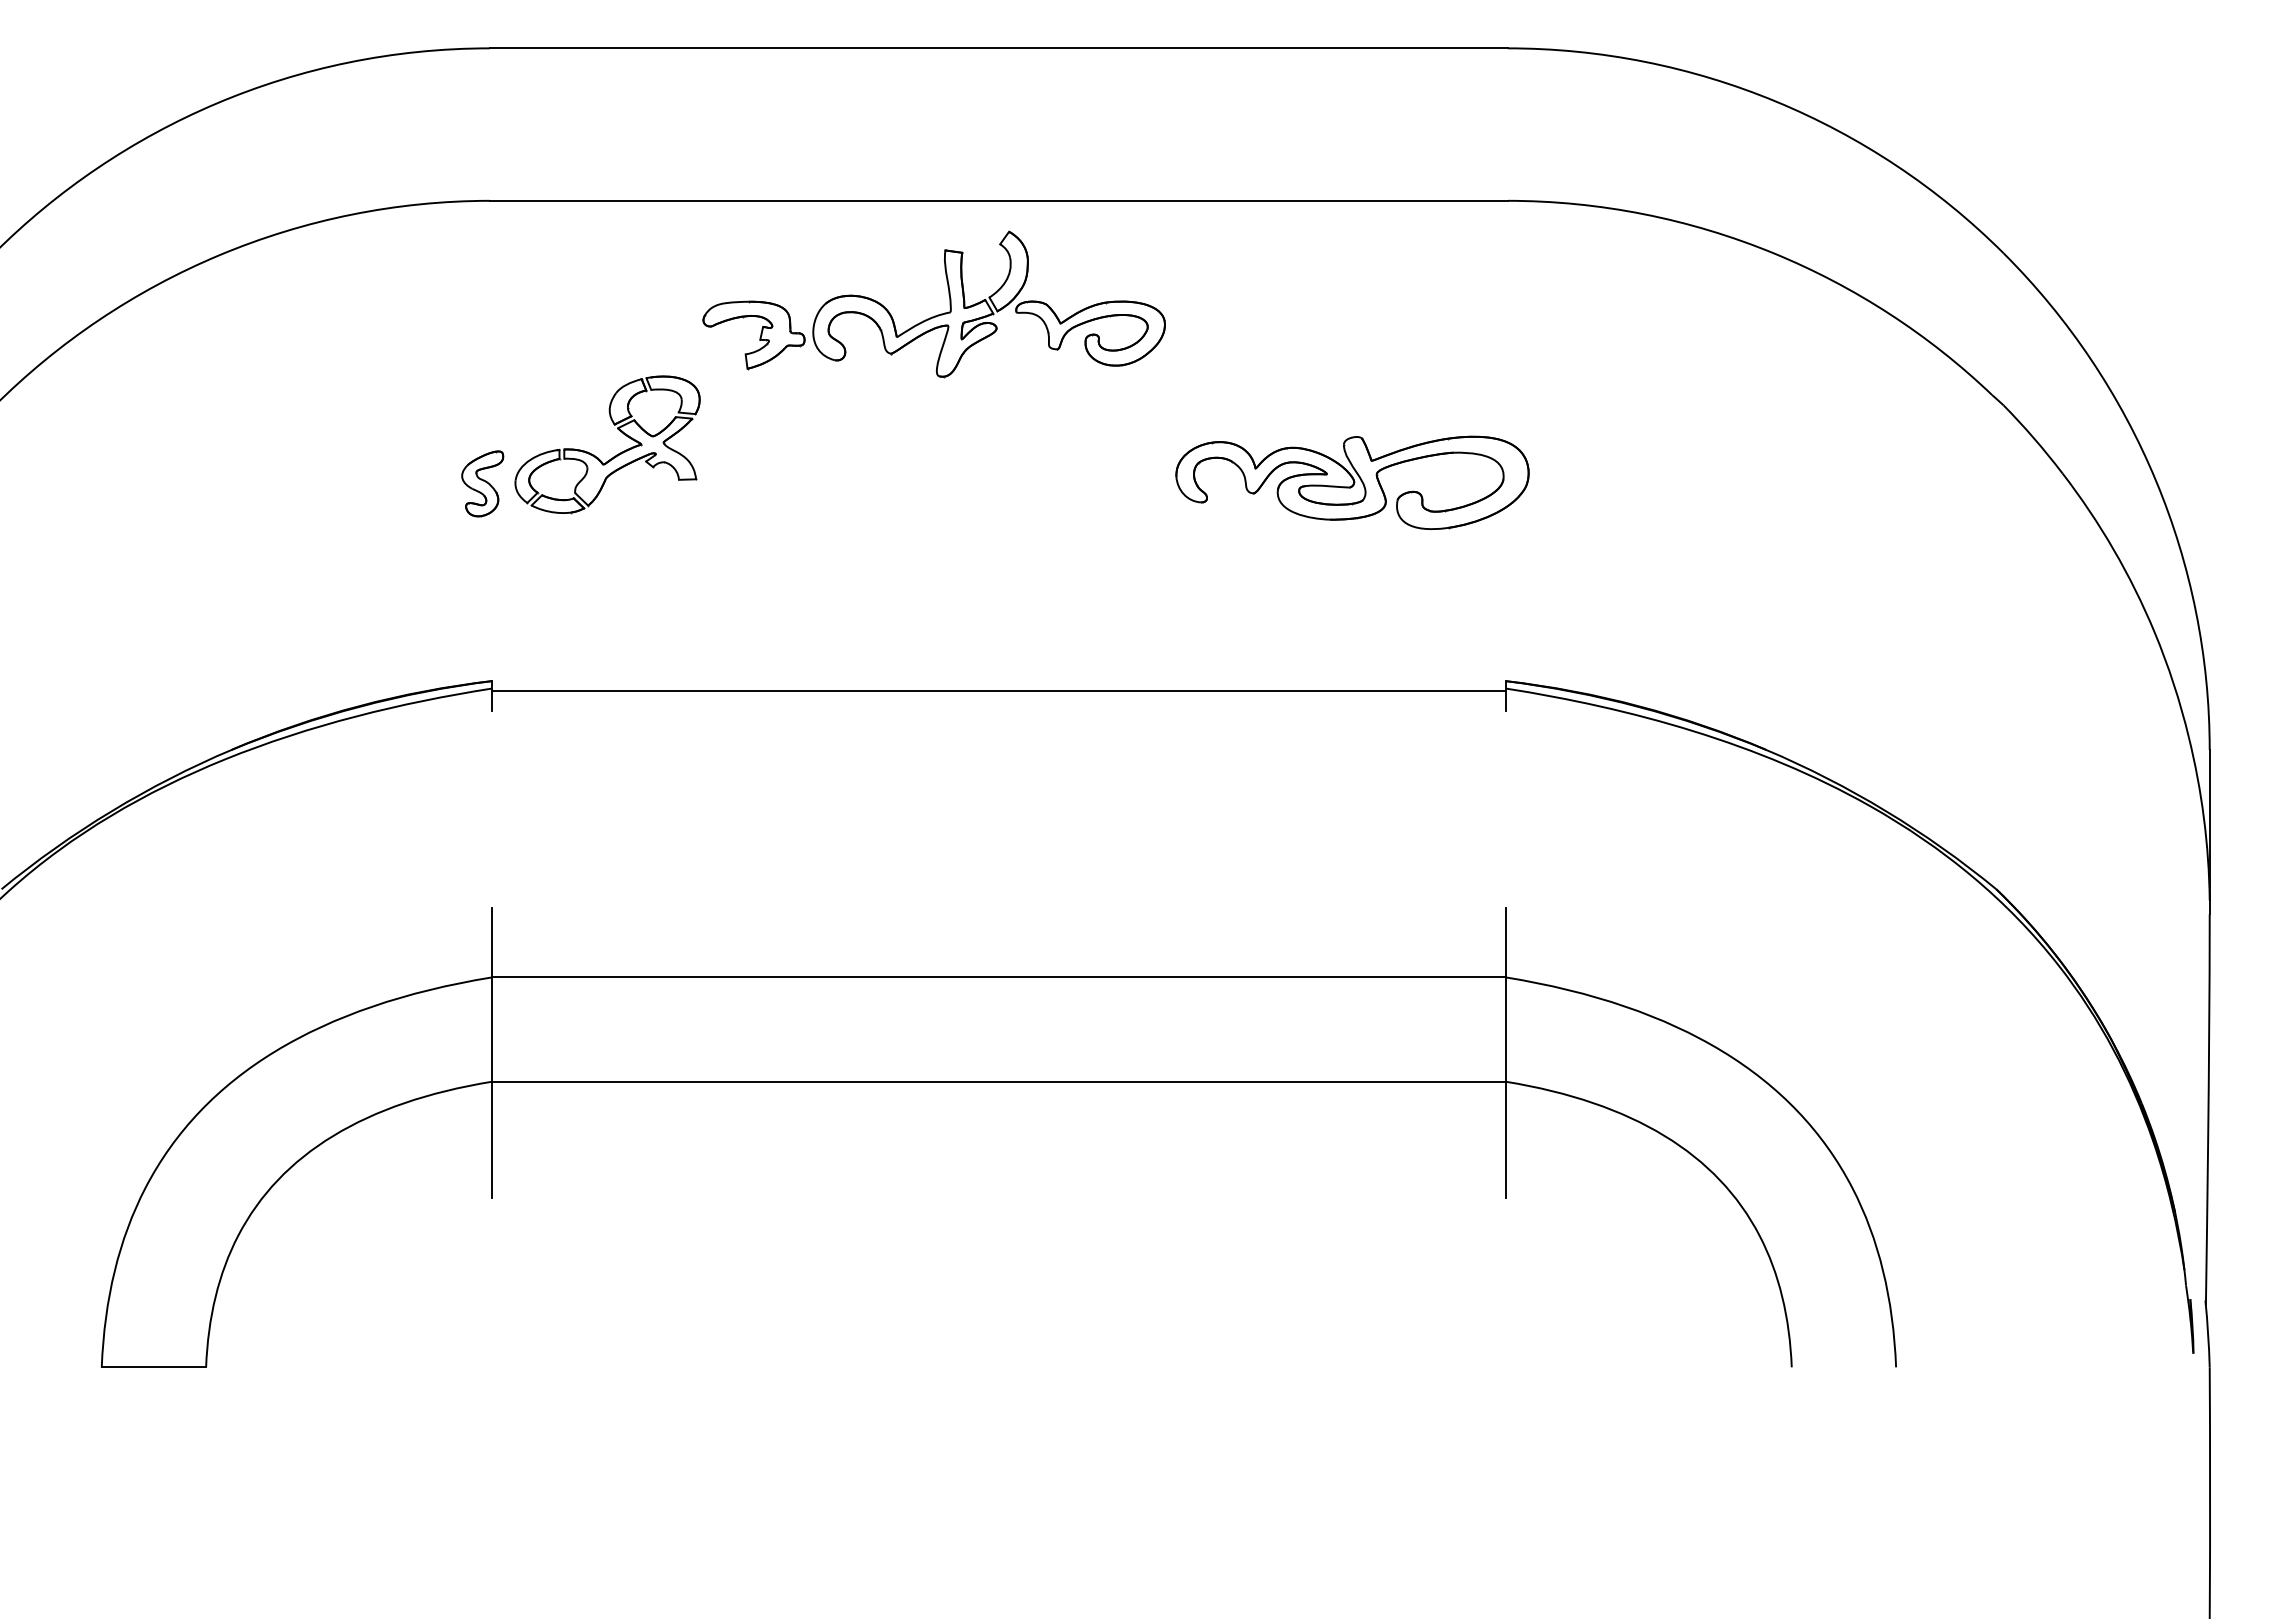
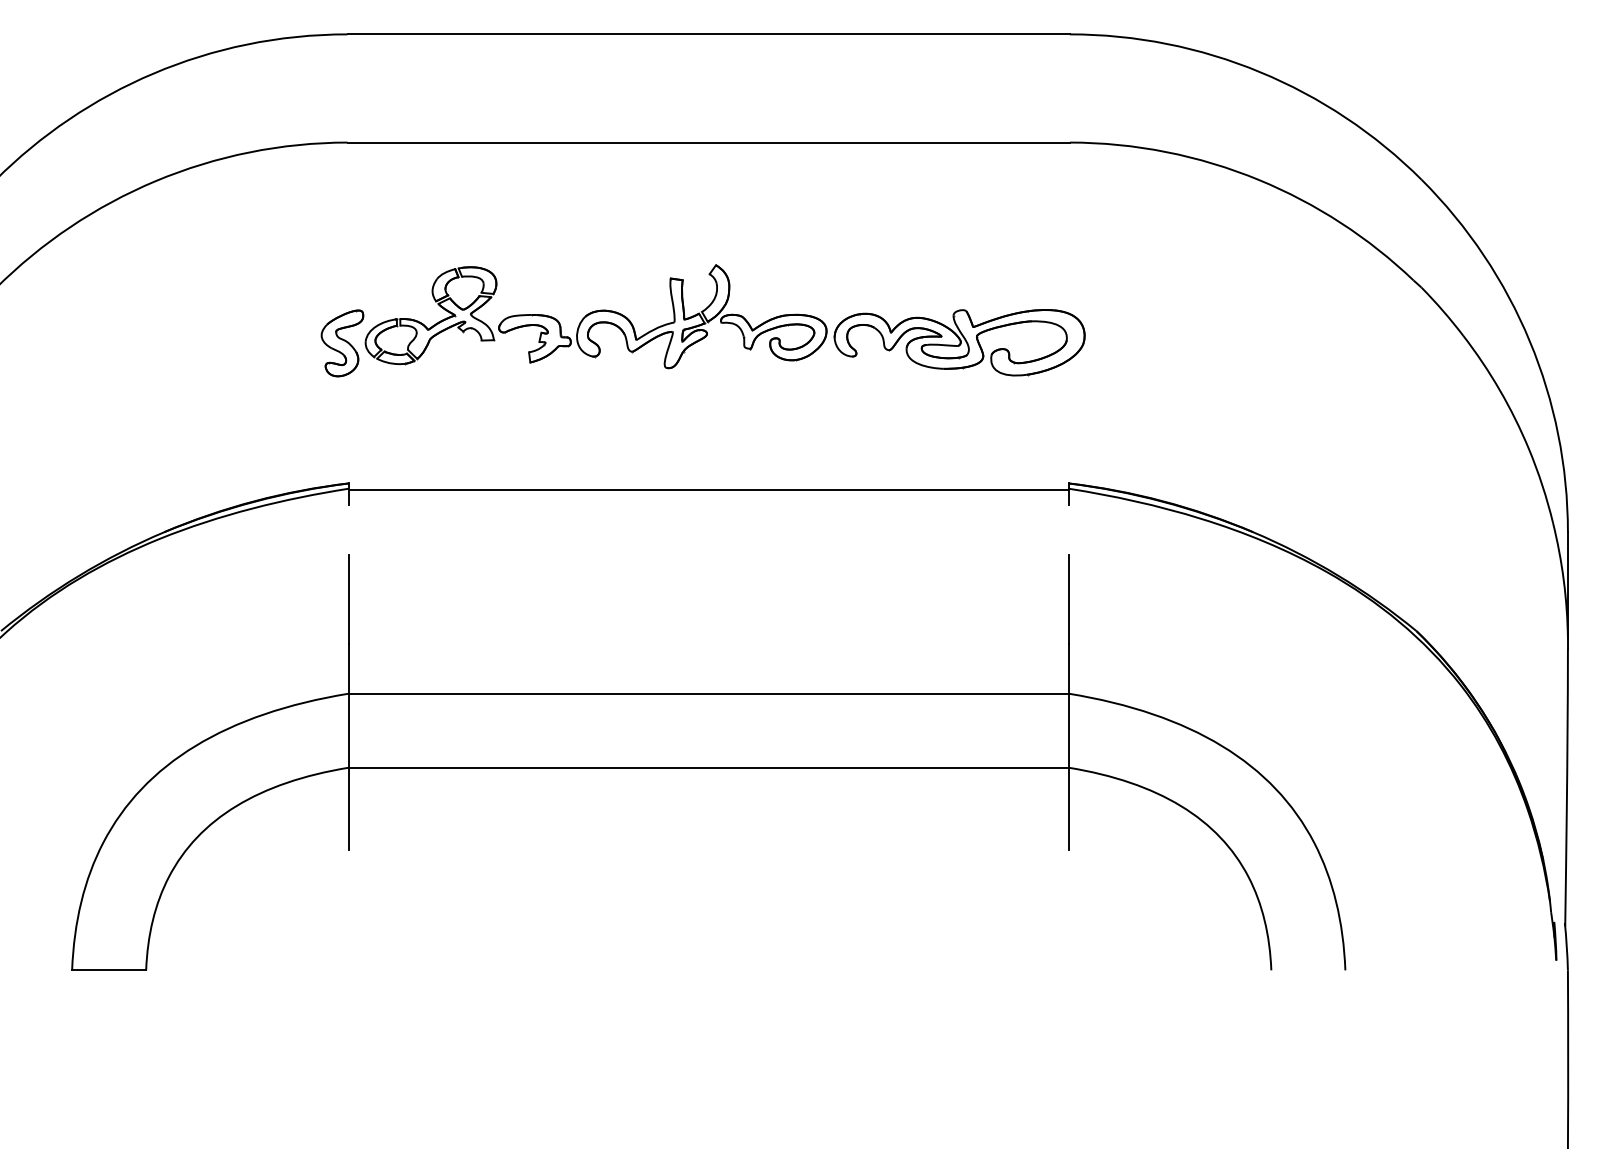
part: (937, 314) -> (665, 324), moved
part: (482, 483) -> (342, 343), size x1.43
line: (491, 844) -> (348, 599), added
line: (1506, 844) -> (1068, 599), added

